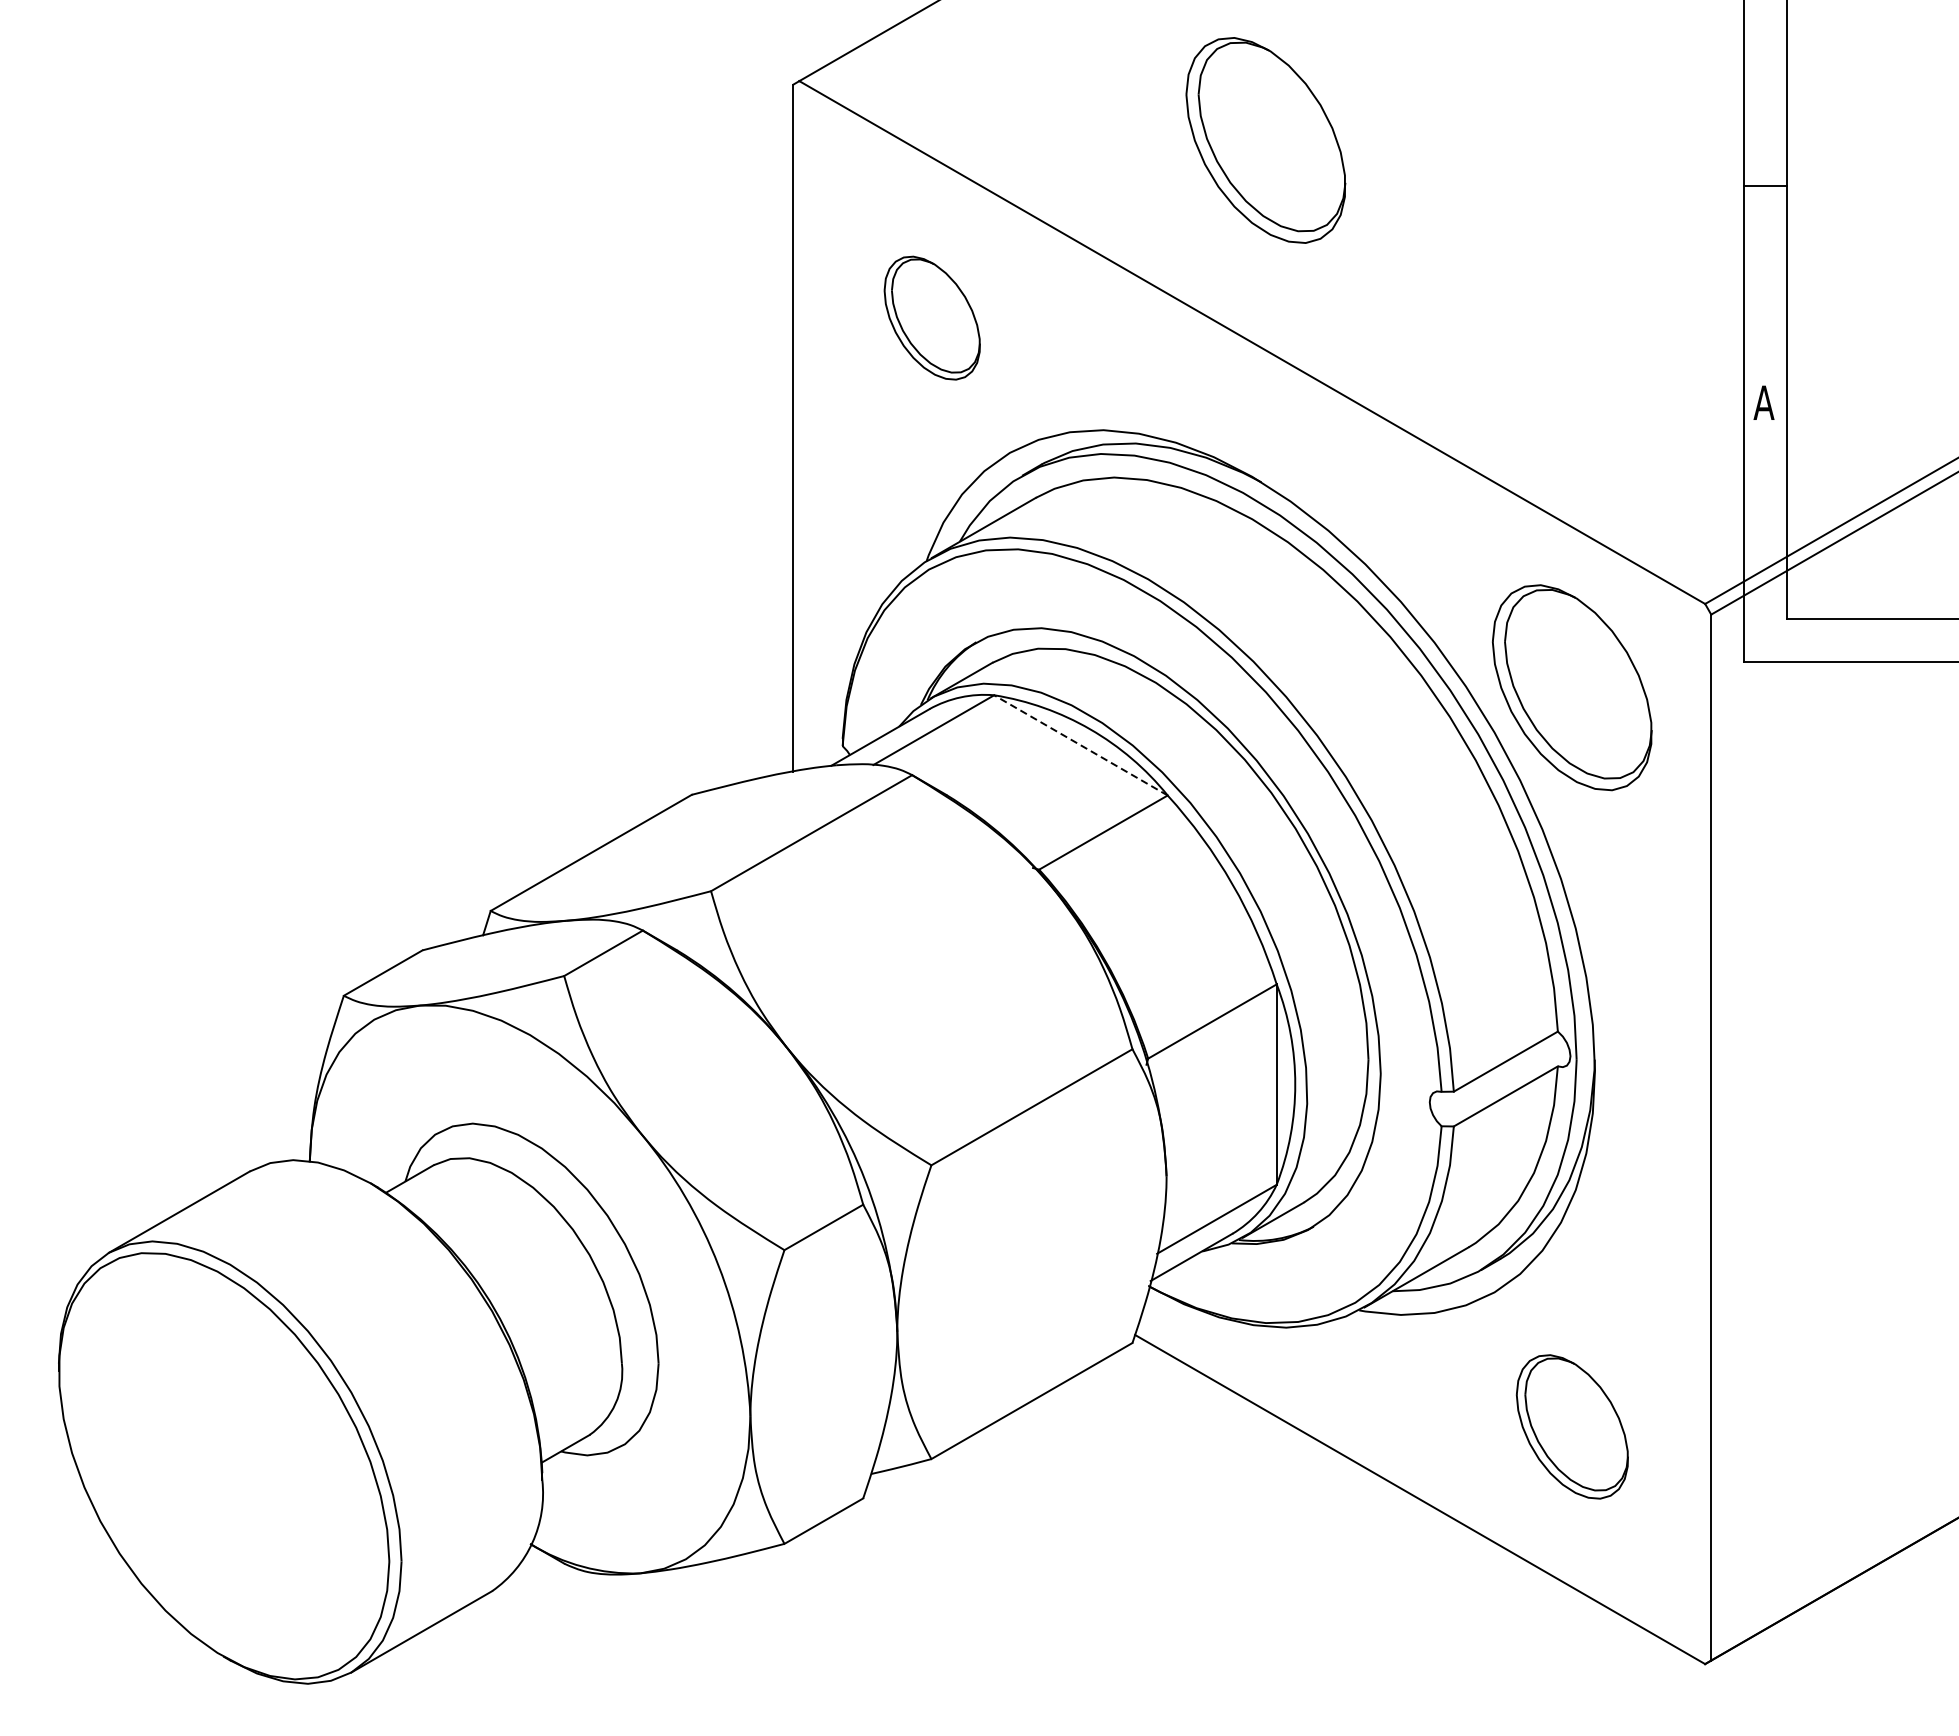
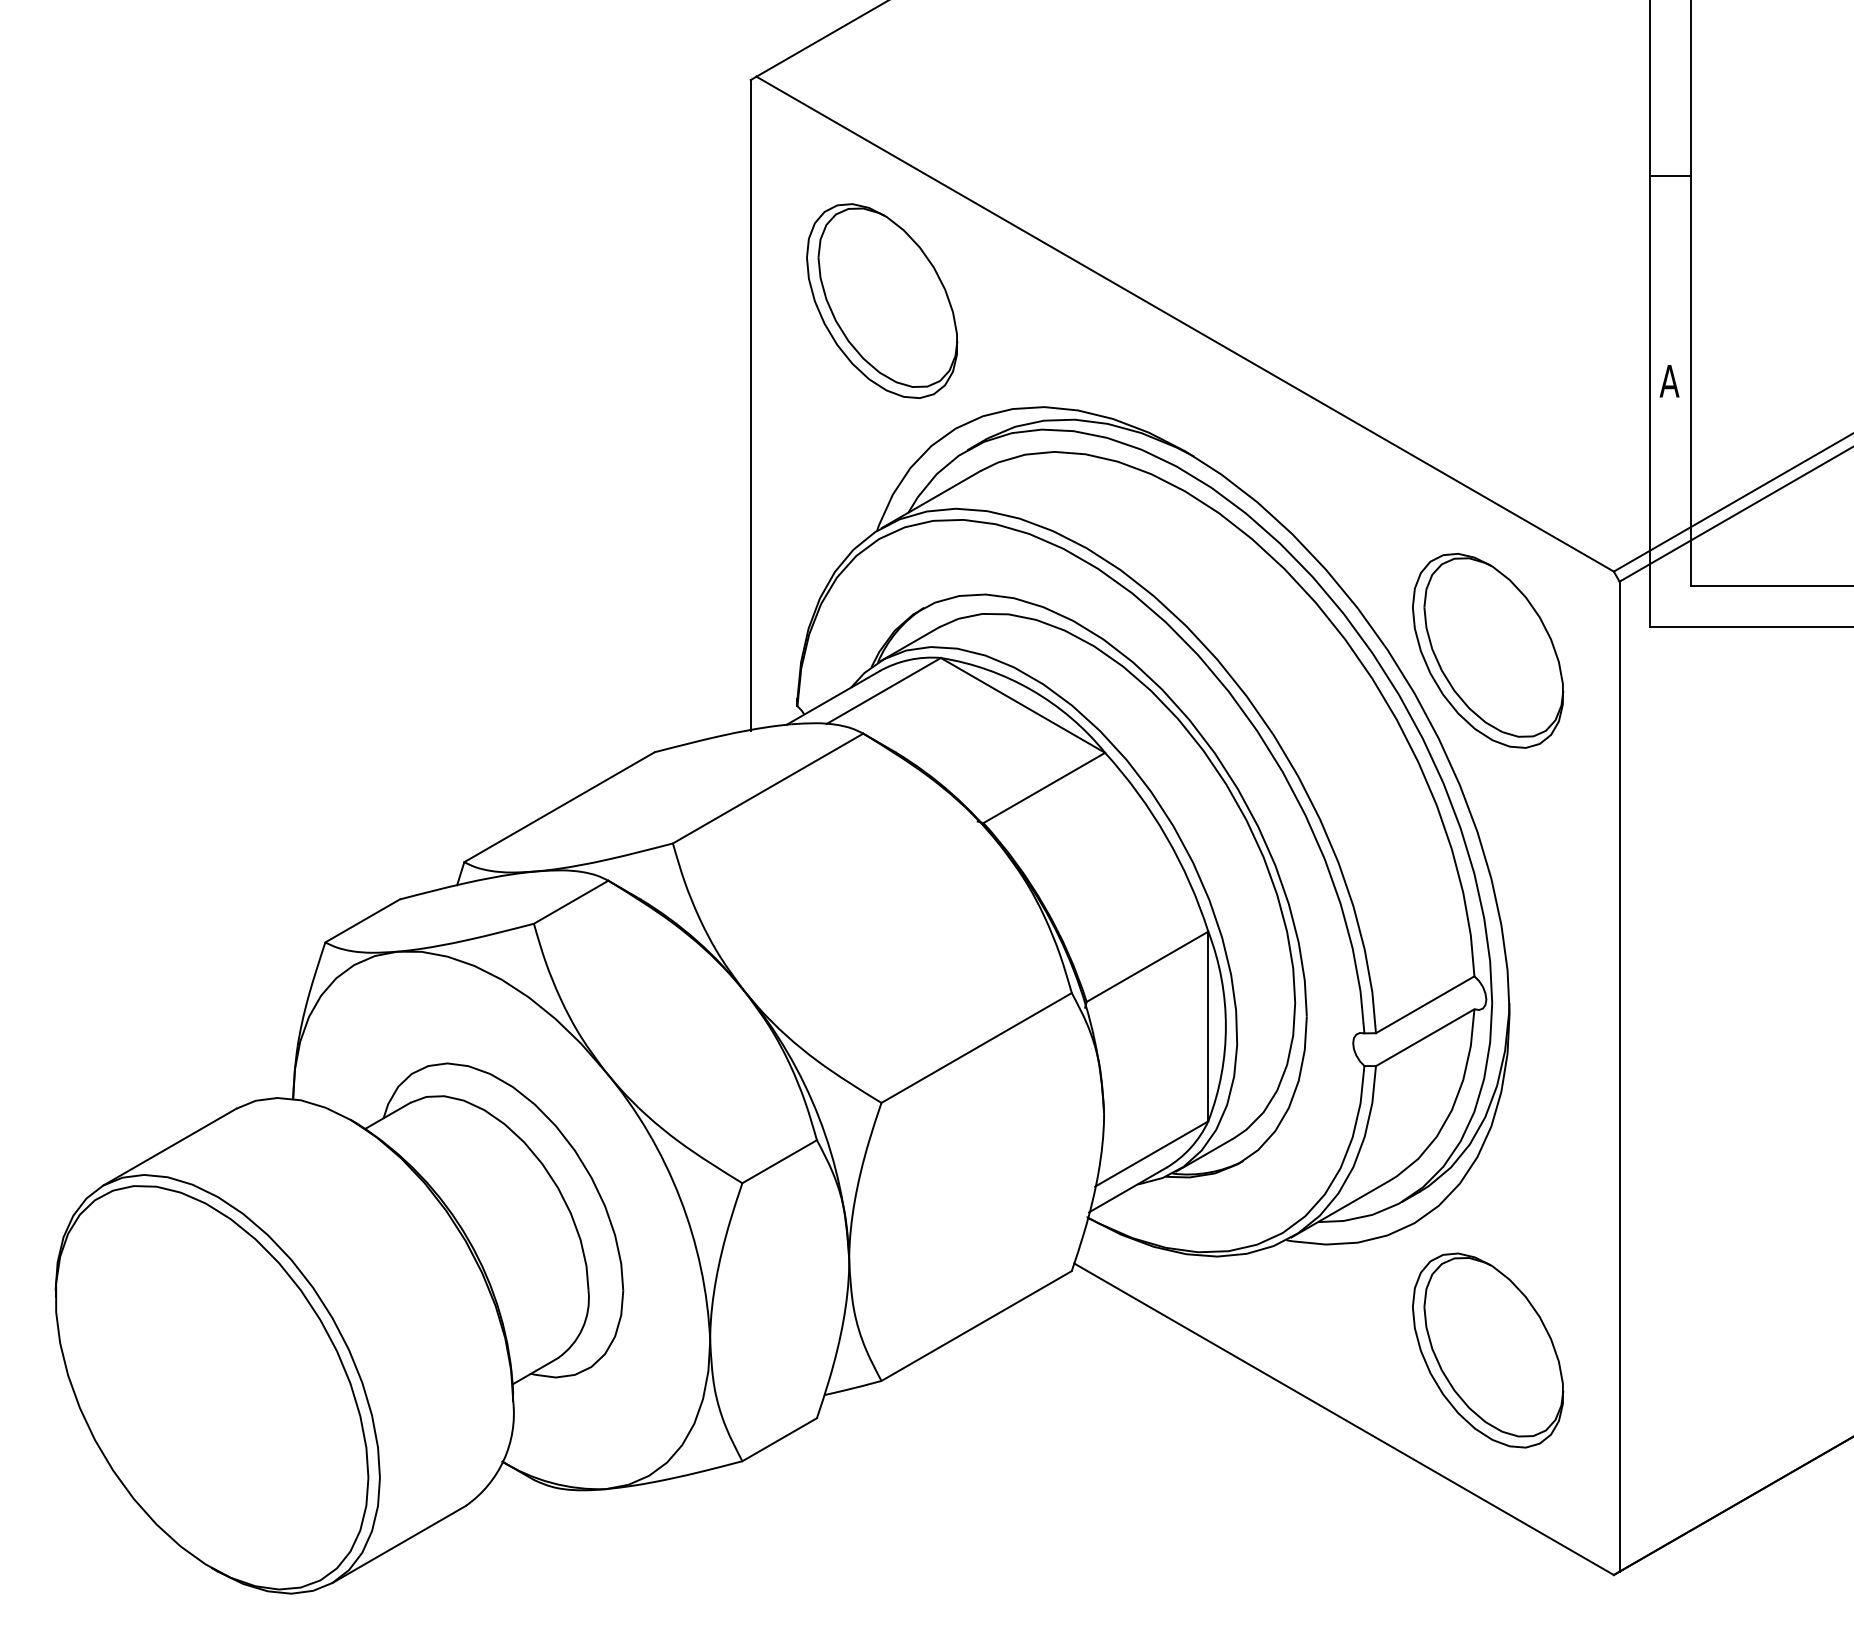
part: (1266, 140) -> (1198, 132), removed
part: (932, 317) -> (882, 300), size x1.67
line: (1081, 745) -> (1023, 705), dashed -> solid
part: (1572, 1426) -> (1488, 1350), size x1.43

